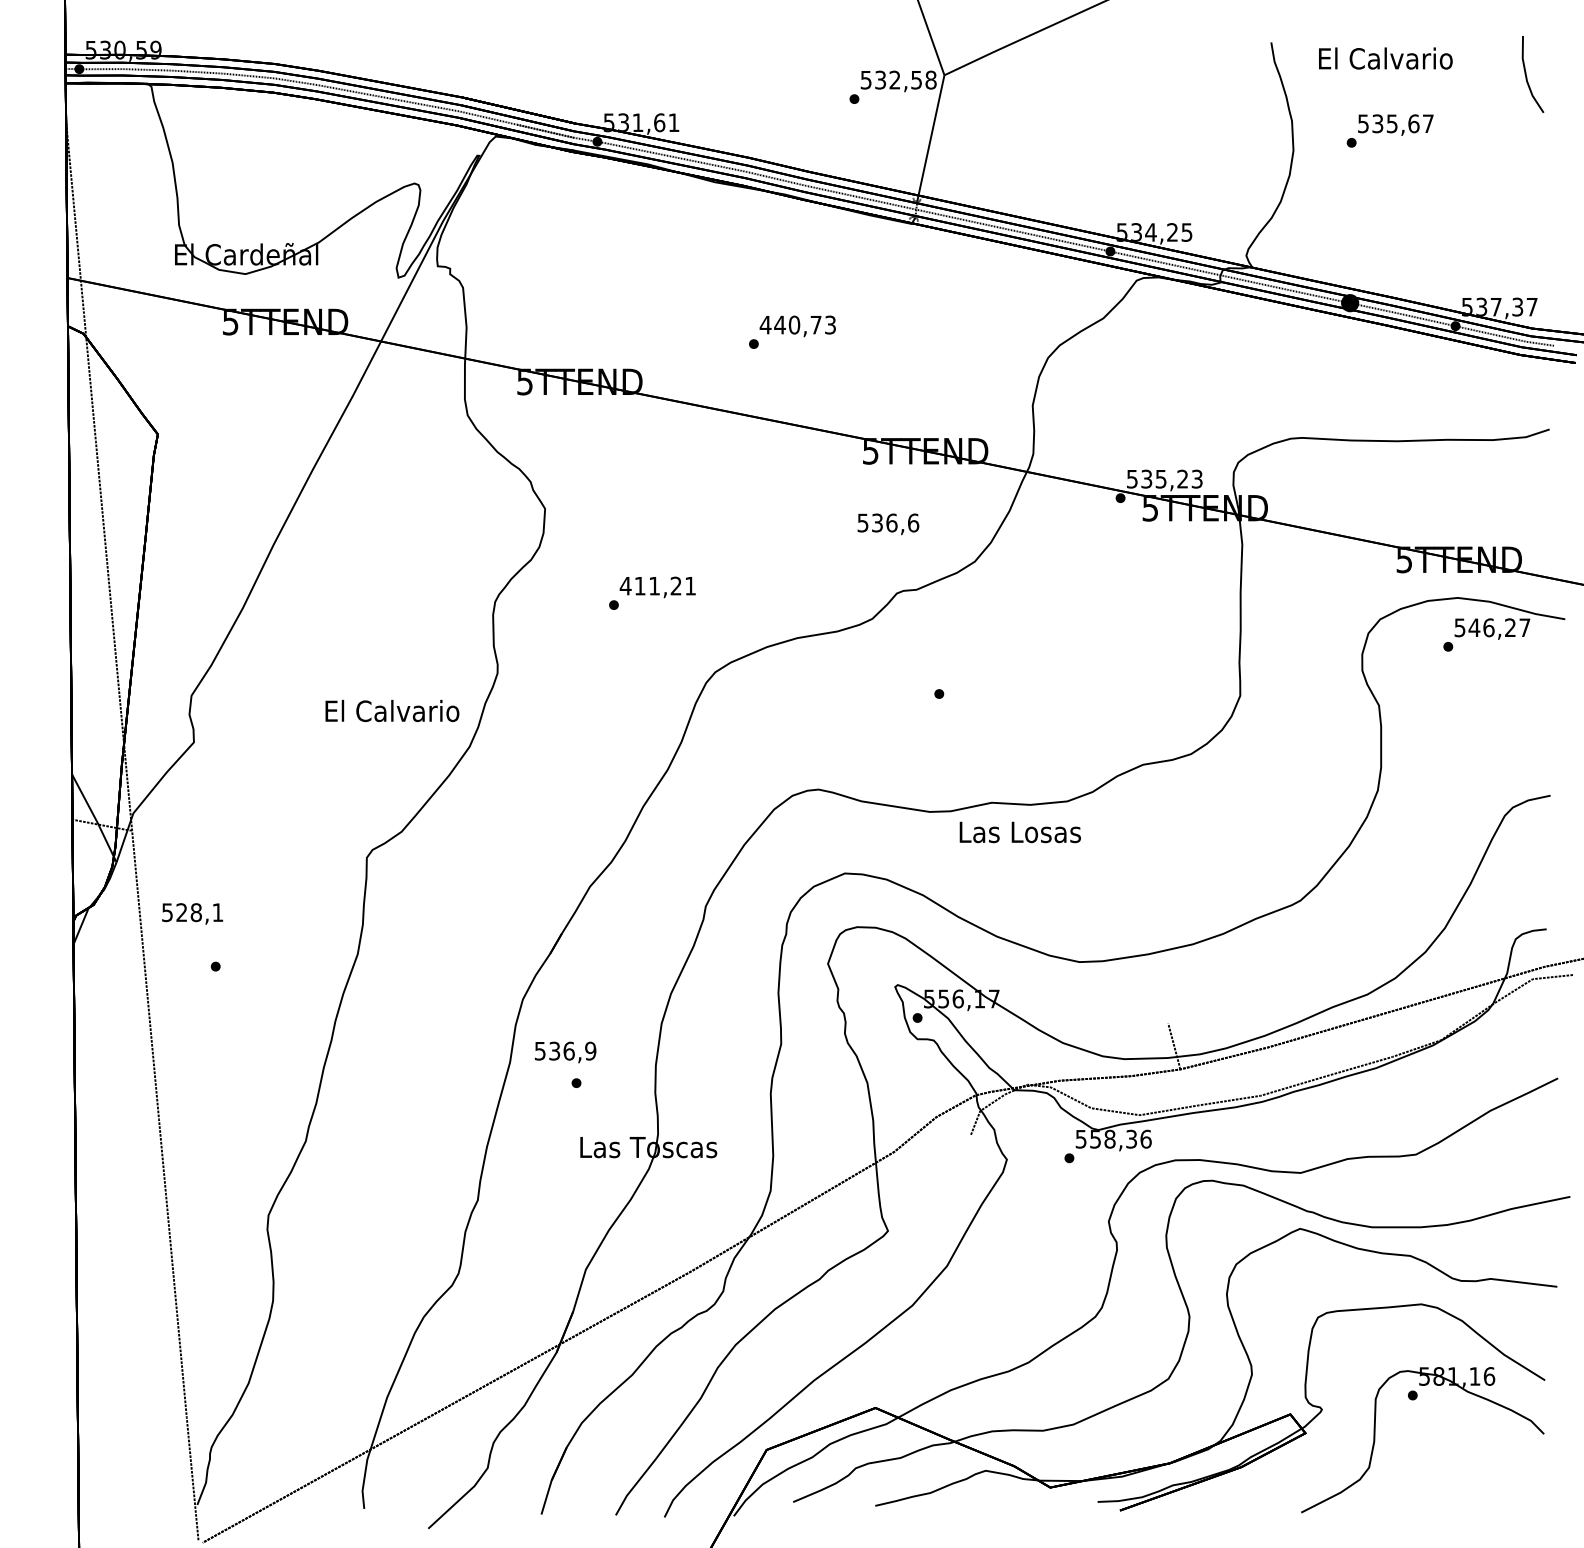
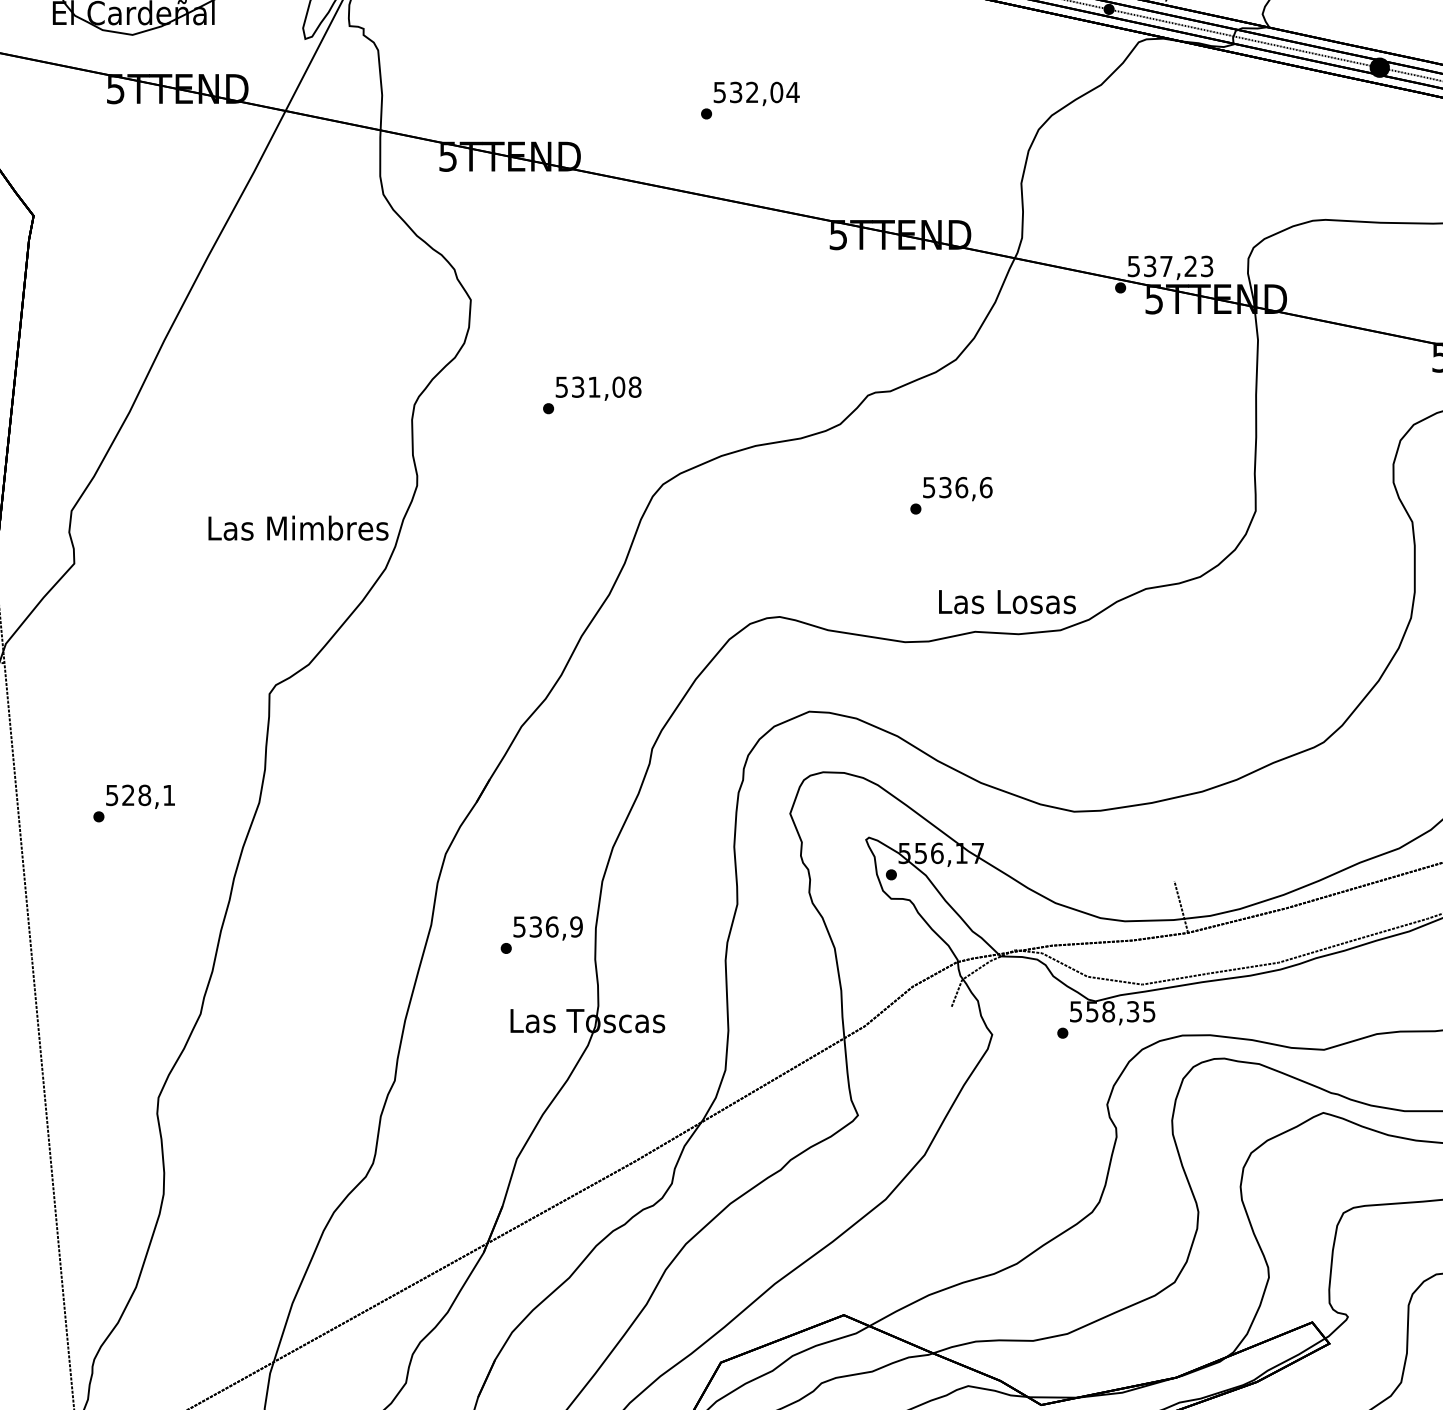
text: (797, 324) -> (755, 91), 440,73 -> 532,04
text: (1160, 479) -> (1165, 266), 535,23 -> 537,23
text: (888, 524) -> (957, 489), moved
text: (657, 585) -> (597, 386), 411,21 -> 531,08
text: (392, 710) -> (298, 527), El Calvario -> Las Mimbres
text: (1019, 832) -> (1006, 602), moved
text: (192, 913) -> (140, 796), moved
text: (565, 1052) -> (548, 928), moved
text: (1145, 1138) -> (1148, 1010), 558,36 -> 558,35

